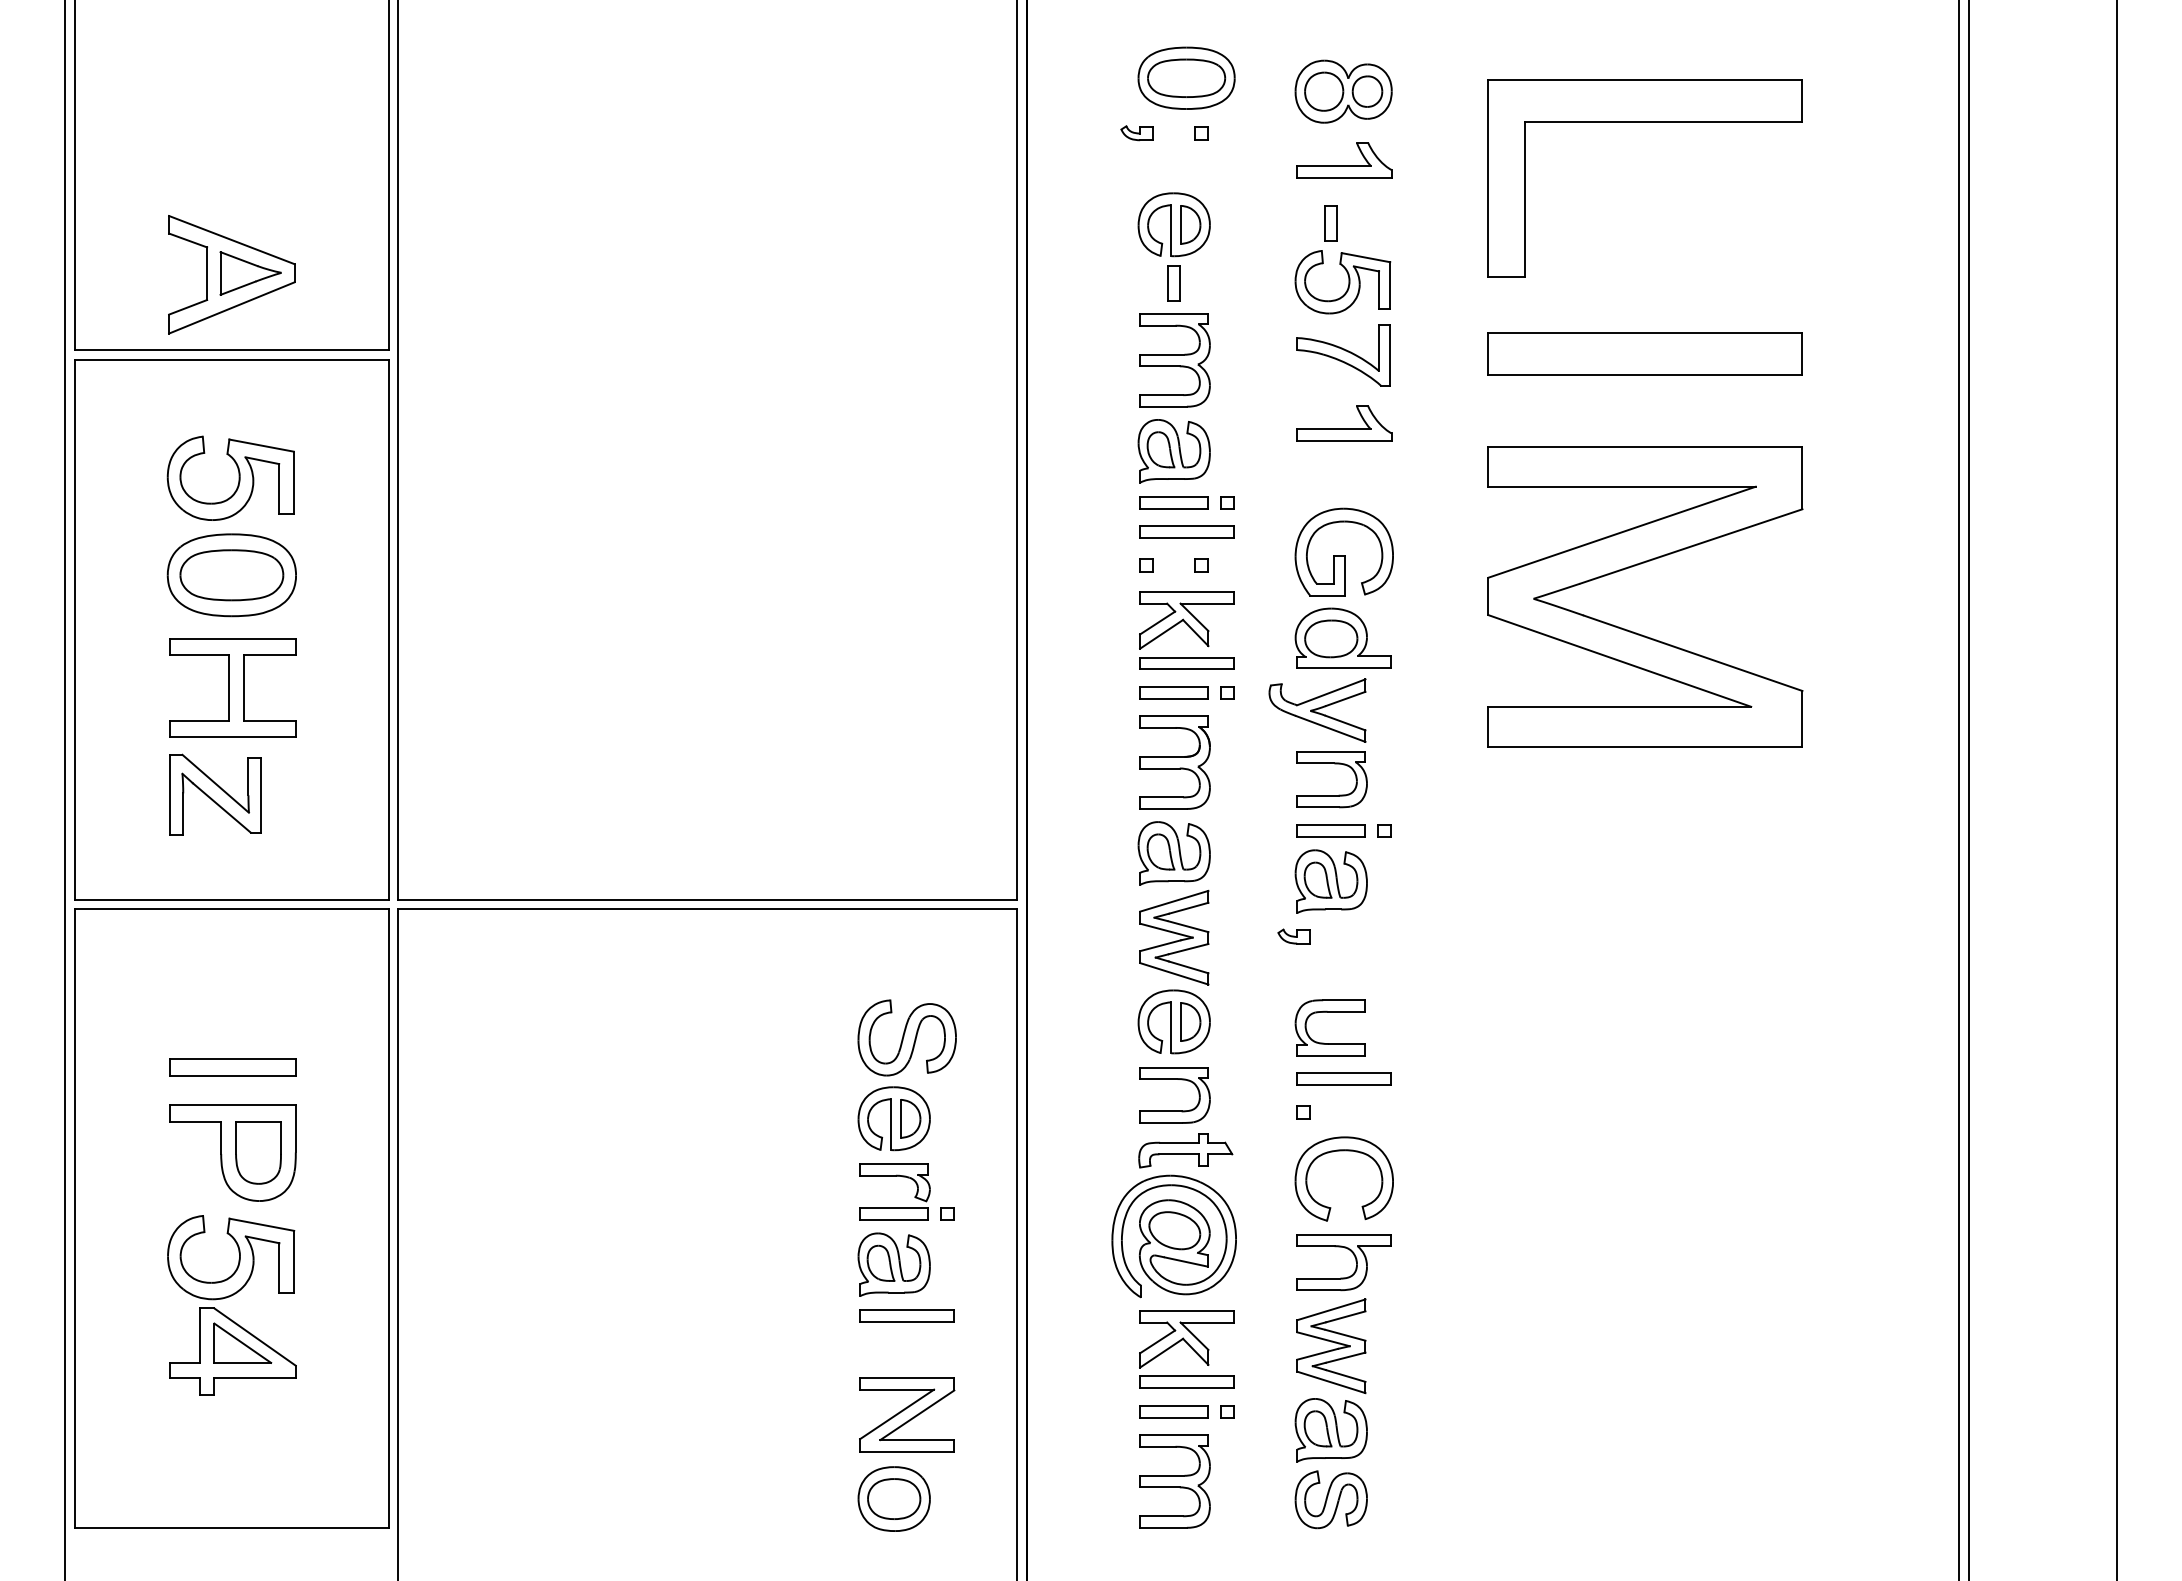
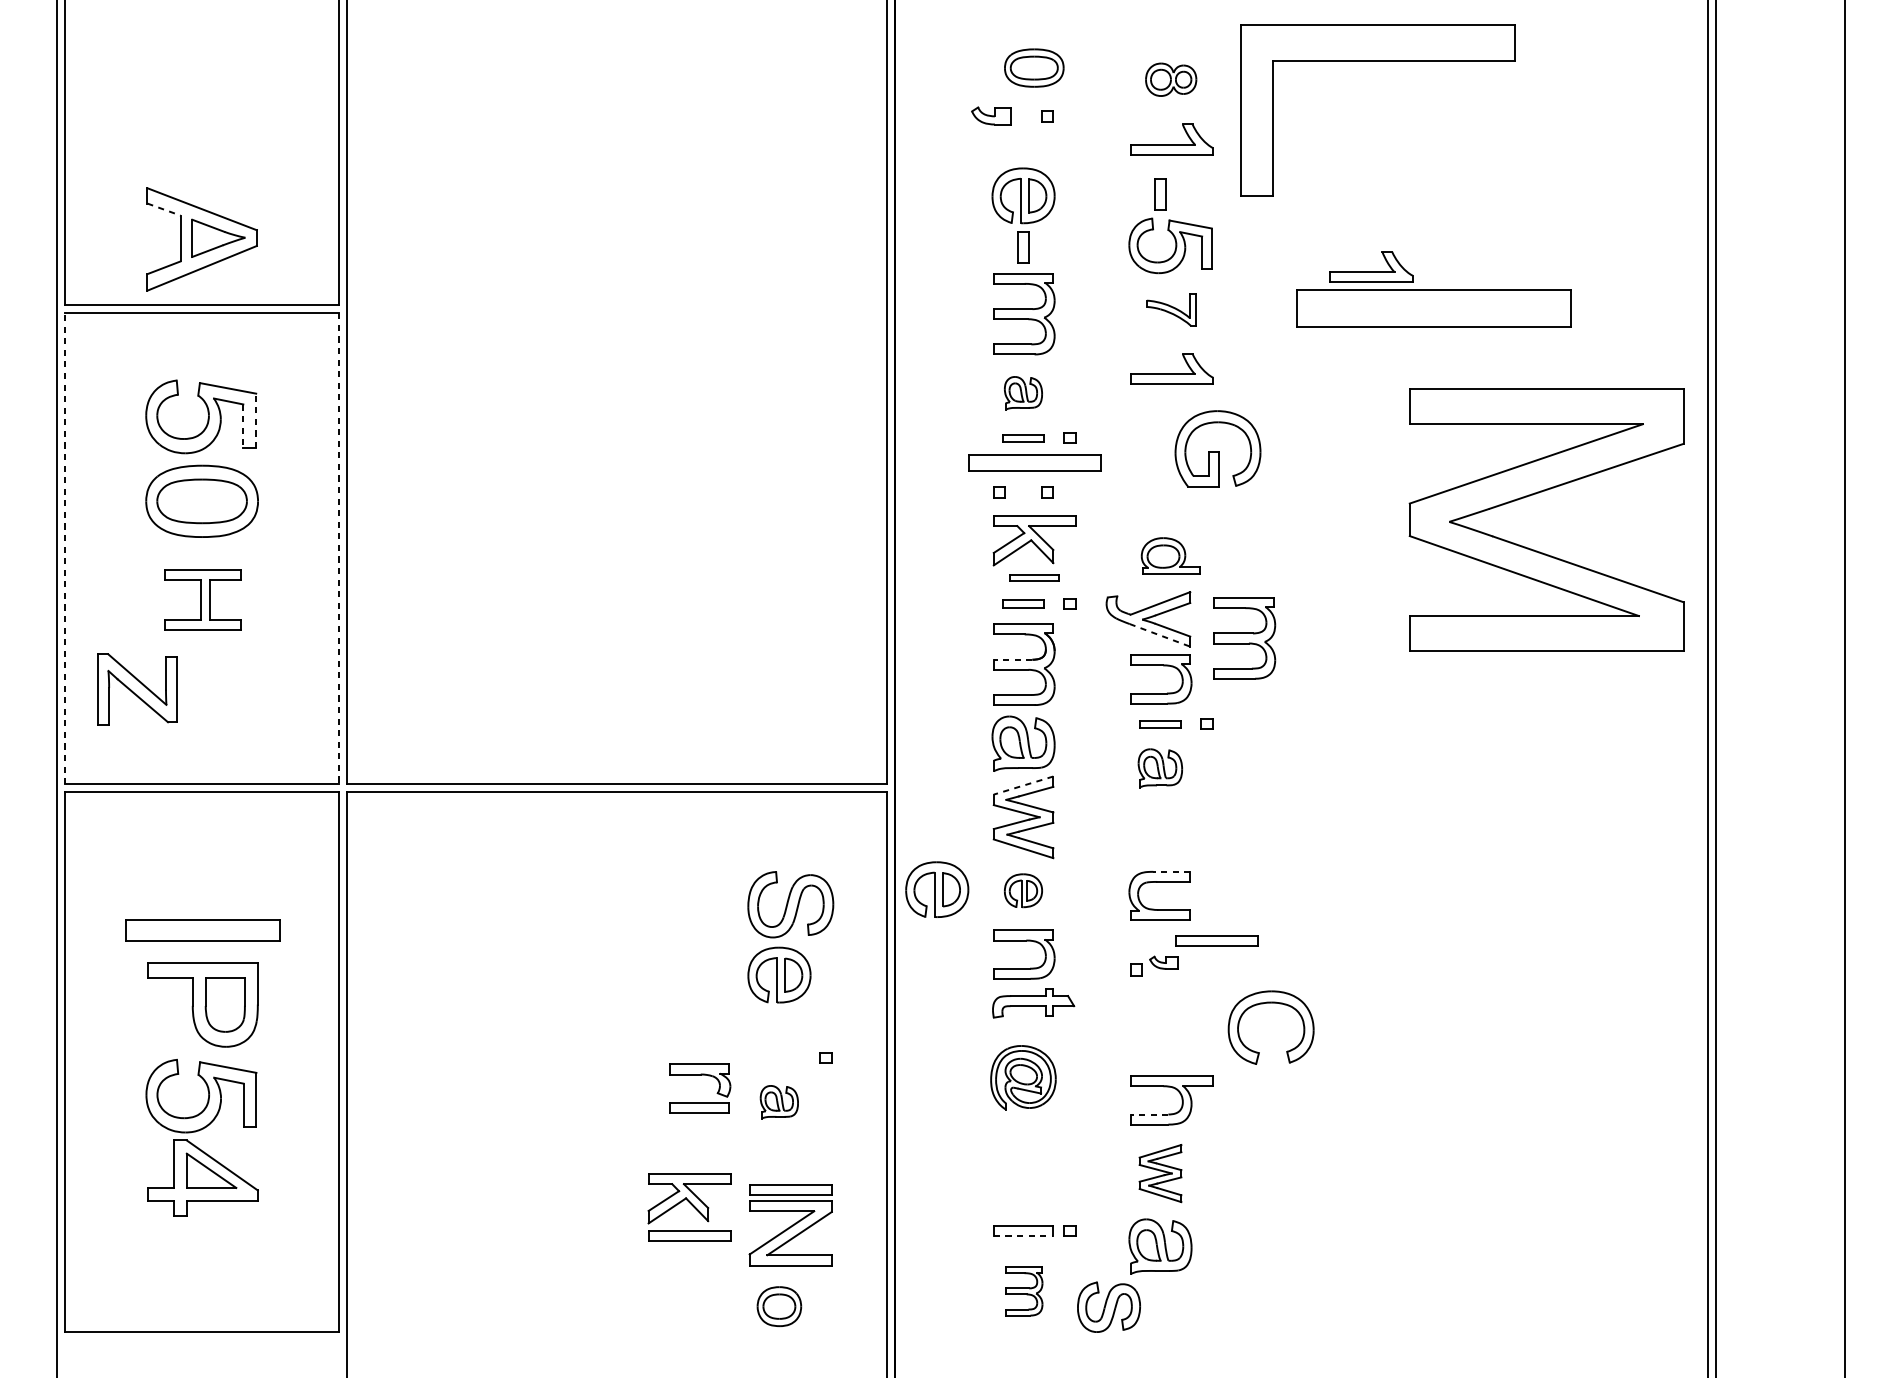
part: (1186, 77) -> (1034, 67), size x0.7
part: (1343, 91) -> (1171, 79), size x0.6
part: (1644, 122) -> (1376, 61), moved
part: (1136, 133) -> (990, 116), size x1.4
line: (188, 240) -> (164, 209), solid -> dashed
part: (1573, 306) -> (1371, 267), added
part: (1343, 355) -> (1171, 309), size x0.6
part: (1173, 451) -> (1022, 393), size x0.6
line: (293, 482) -> (255, 420), solid -> dashed
line: (279, 489) -> (243, 426), solid -> dashed
part: (1173, 502) -> (1022, 437), size x0.7
part: (1186, 531) -> (1034, 463), size x1.6
part: (1343, 551) -> (1217, 448), moved
part: (1635, 566) -> (1538, 493), moved
line: (74, 629) -> (64, 548), solid -> dashed
line: (388, 630) -> (338, 549), solid -> dashed
part: (1342, 637) -> (1170, 555), size x0.7
part: (1186, 663) -> (1034, 578), size x0.6
part: (232, 687) -> (202, 599), size x0.7
part: (1173, 692) -> (1022, 603), size x0.7
line: (1331, 729) -> (1160, 635), solid -> dashed
part: (1427, 732) -> (1244, 638), added
line: (1161, 756) -> (1012, 659), solid -> dashed
part: (215, 794) -> (137, 689), moved
part: (1330, 830) -> (1159, 723), size x0.7
part: (1330, 881) -> (1159, 768), size x0.7
line: (1174, 901) -> (1023, 785), solid -> dashed
part: (1293, 936) -> (1163, 962), moved
line: (1343, 1000) -> (1171, 872), solid -> dashed
part: (1074, 1020) -> (936, 889), added
part: (1173, 1021) -> (1022, 890), size x0.6
part: (232, 1067) -> (202, 930), size x1.4
part: (1343, 1078) -> (1216, 940), moved
part: (1343, 1151) -> (1270, 1003), moved
part: (894, 1176) -> (699, 1075), moved
part: (1173, 1236) -> (1022, 1077), size x0.6
part: (893, 1264) -> (778, 1102), size x0.6
line: (1318, 1278) -> (1149, 1114), solid -> dashed
part: (906, 1315) -> (790, 1189), moved
part: (1331, 1346) -> (1160, 1173), size x0.7
part: (1186, 1349) -> (689, 1207), moved
line: (1174, 1417) -> (1023, 1235), solid -> dashed
part: (1174, 1481) -> (1023, 1291), size x0.6
part: (893, 1498) -> (778, 1306), size x0.7
part: (1330, 1499) -> (1108, 1307), moved

